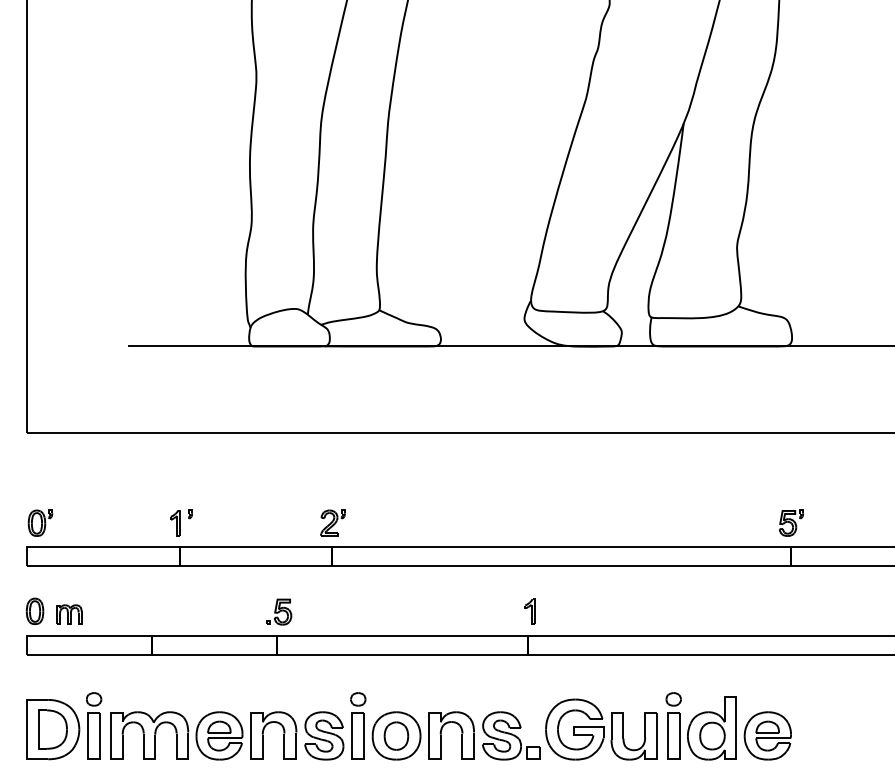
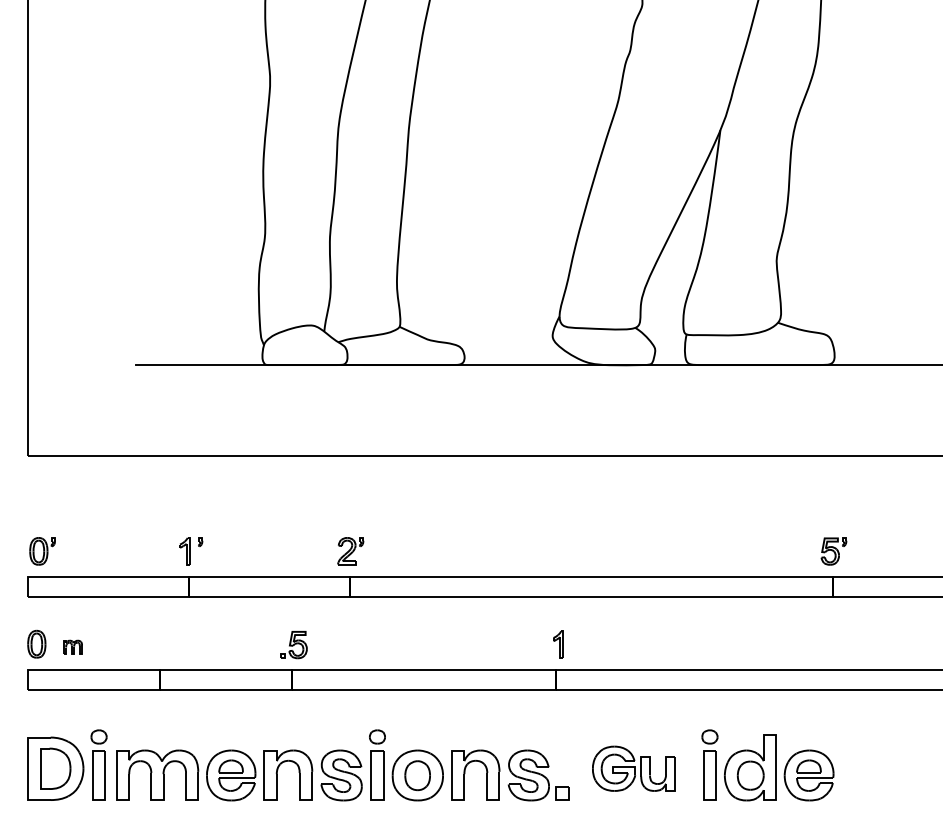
part: (69, 614) -> (73, 647), size x0.7
part: (601, 729) -> (633, 768), size x0.7

